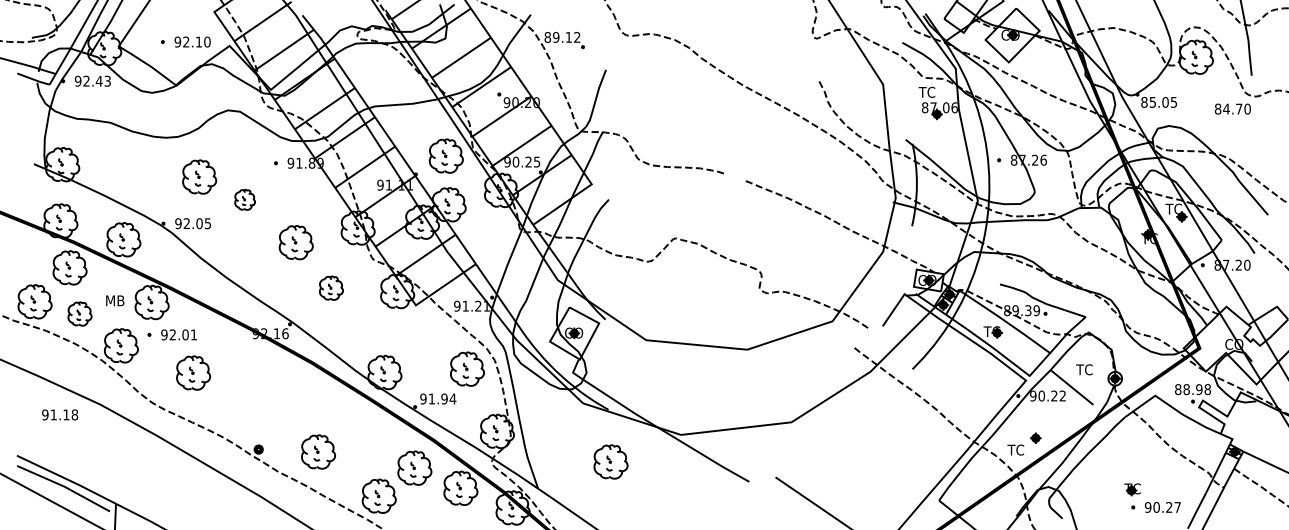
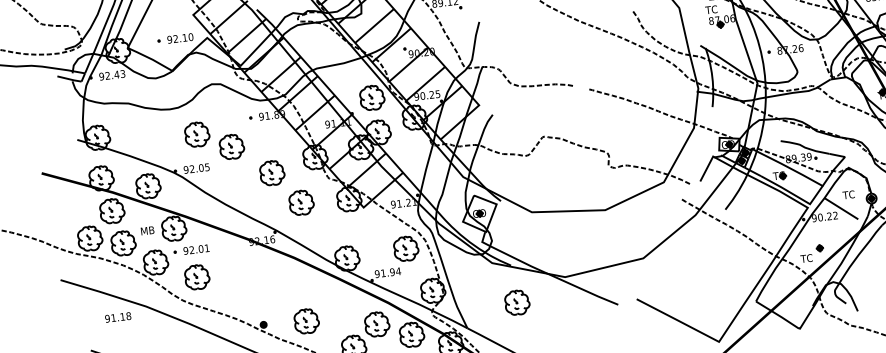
part: (244, 199) -> (231, 146), size x1.67
part: (331, 287) -> (301, 202), size x1.43
part: (79, 313) -> (123, 243), size x1.43
part: (193, 372) -> (197, 276), moved

